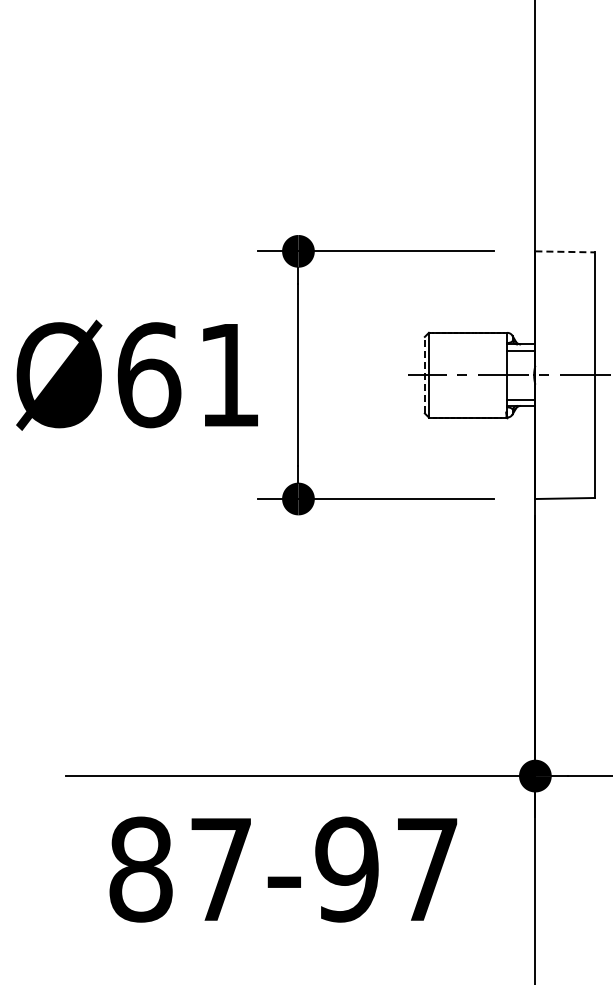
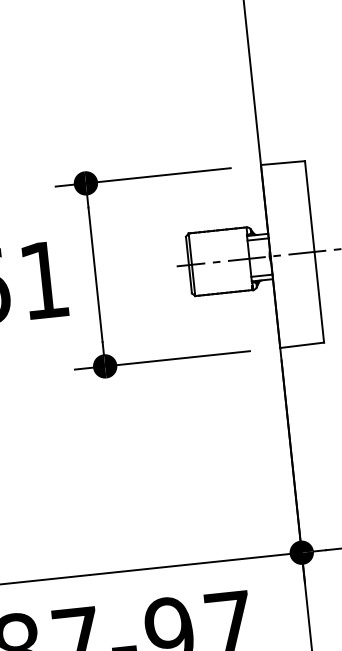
line: (565, 251) -> (283, 162), dashed -> solid
line: (424, 374) -> (188, 264), dashed -> solid

